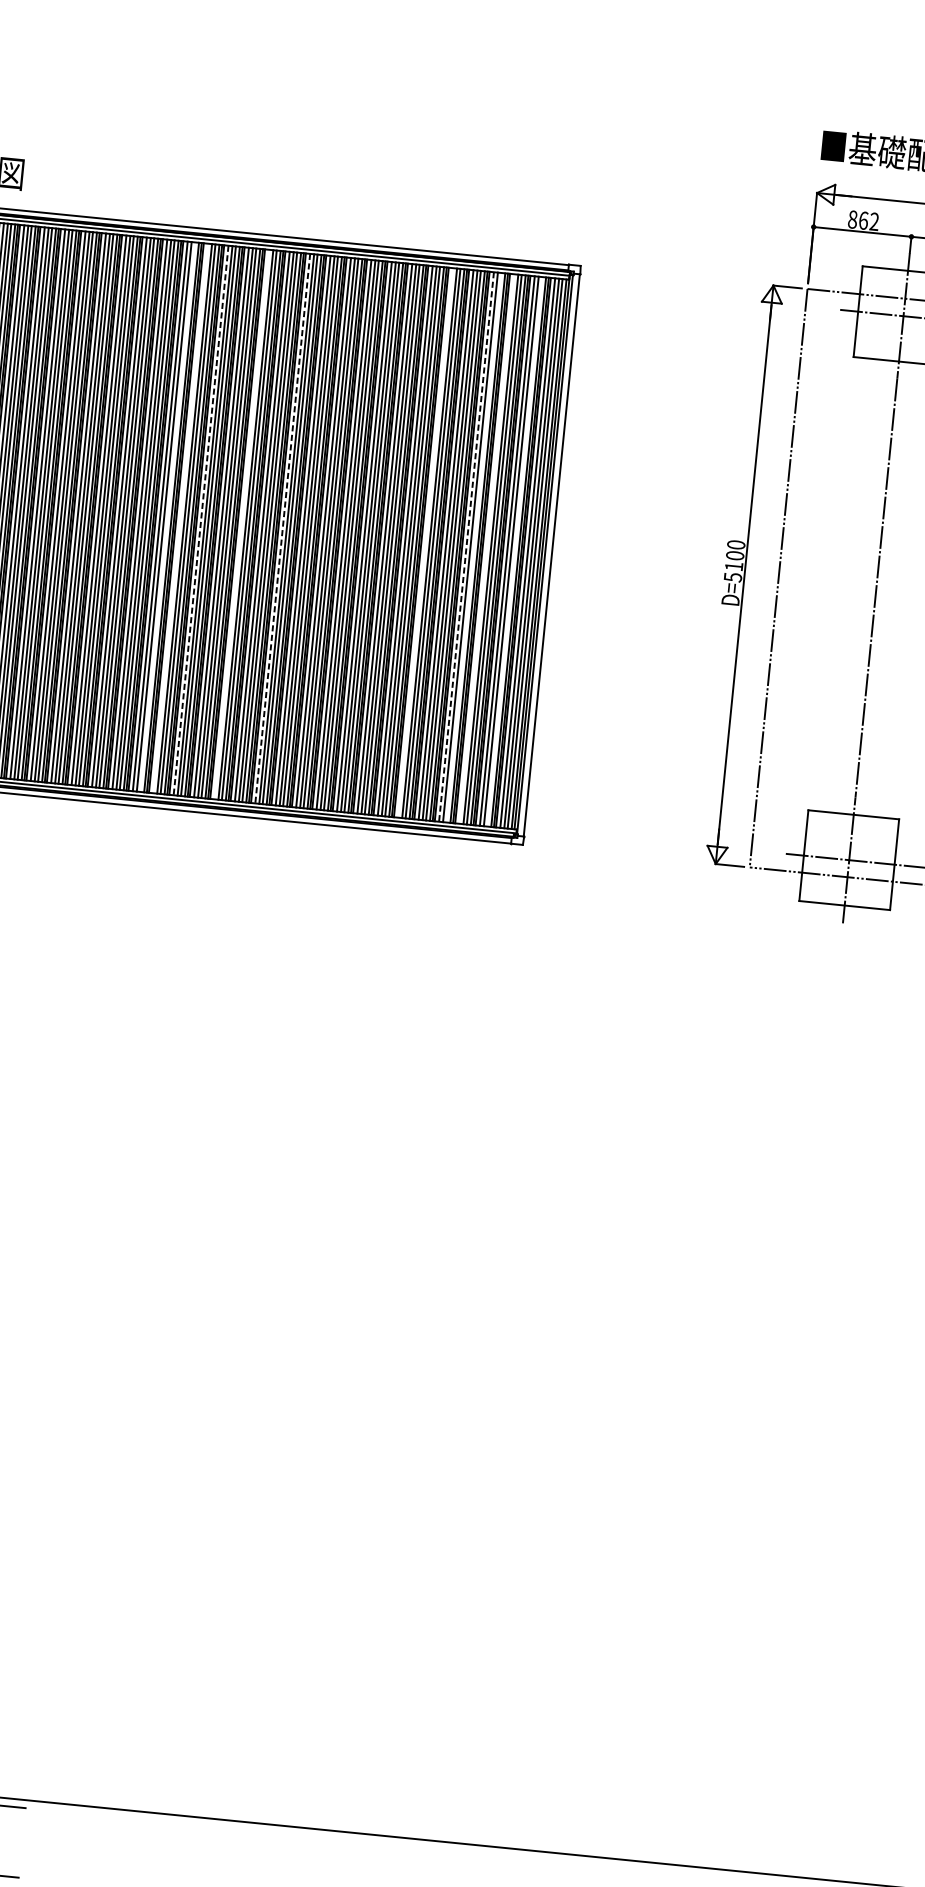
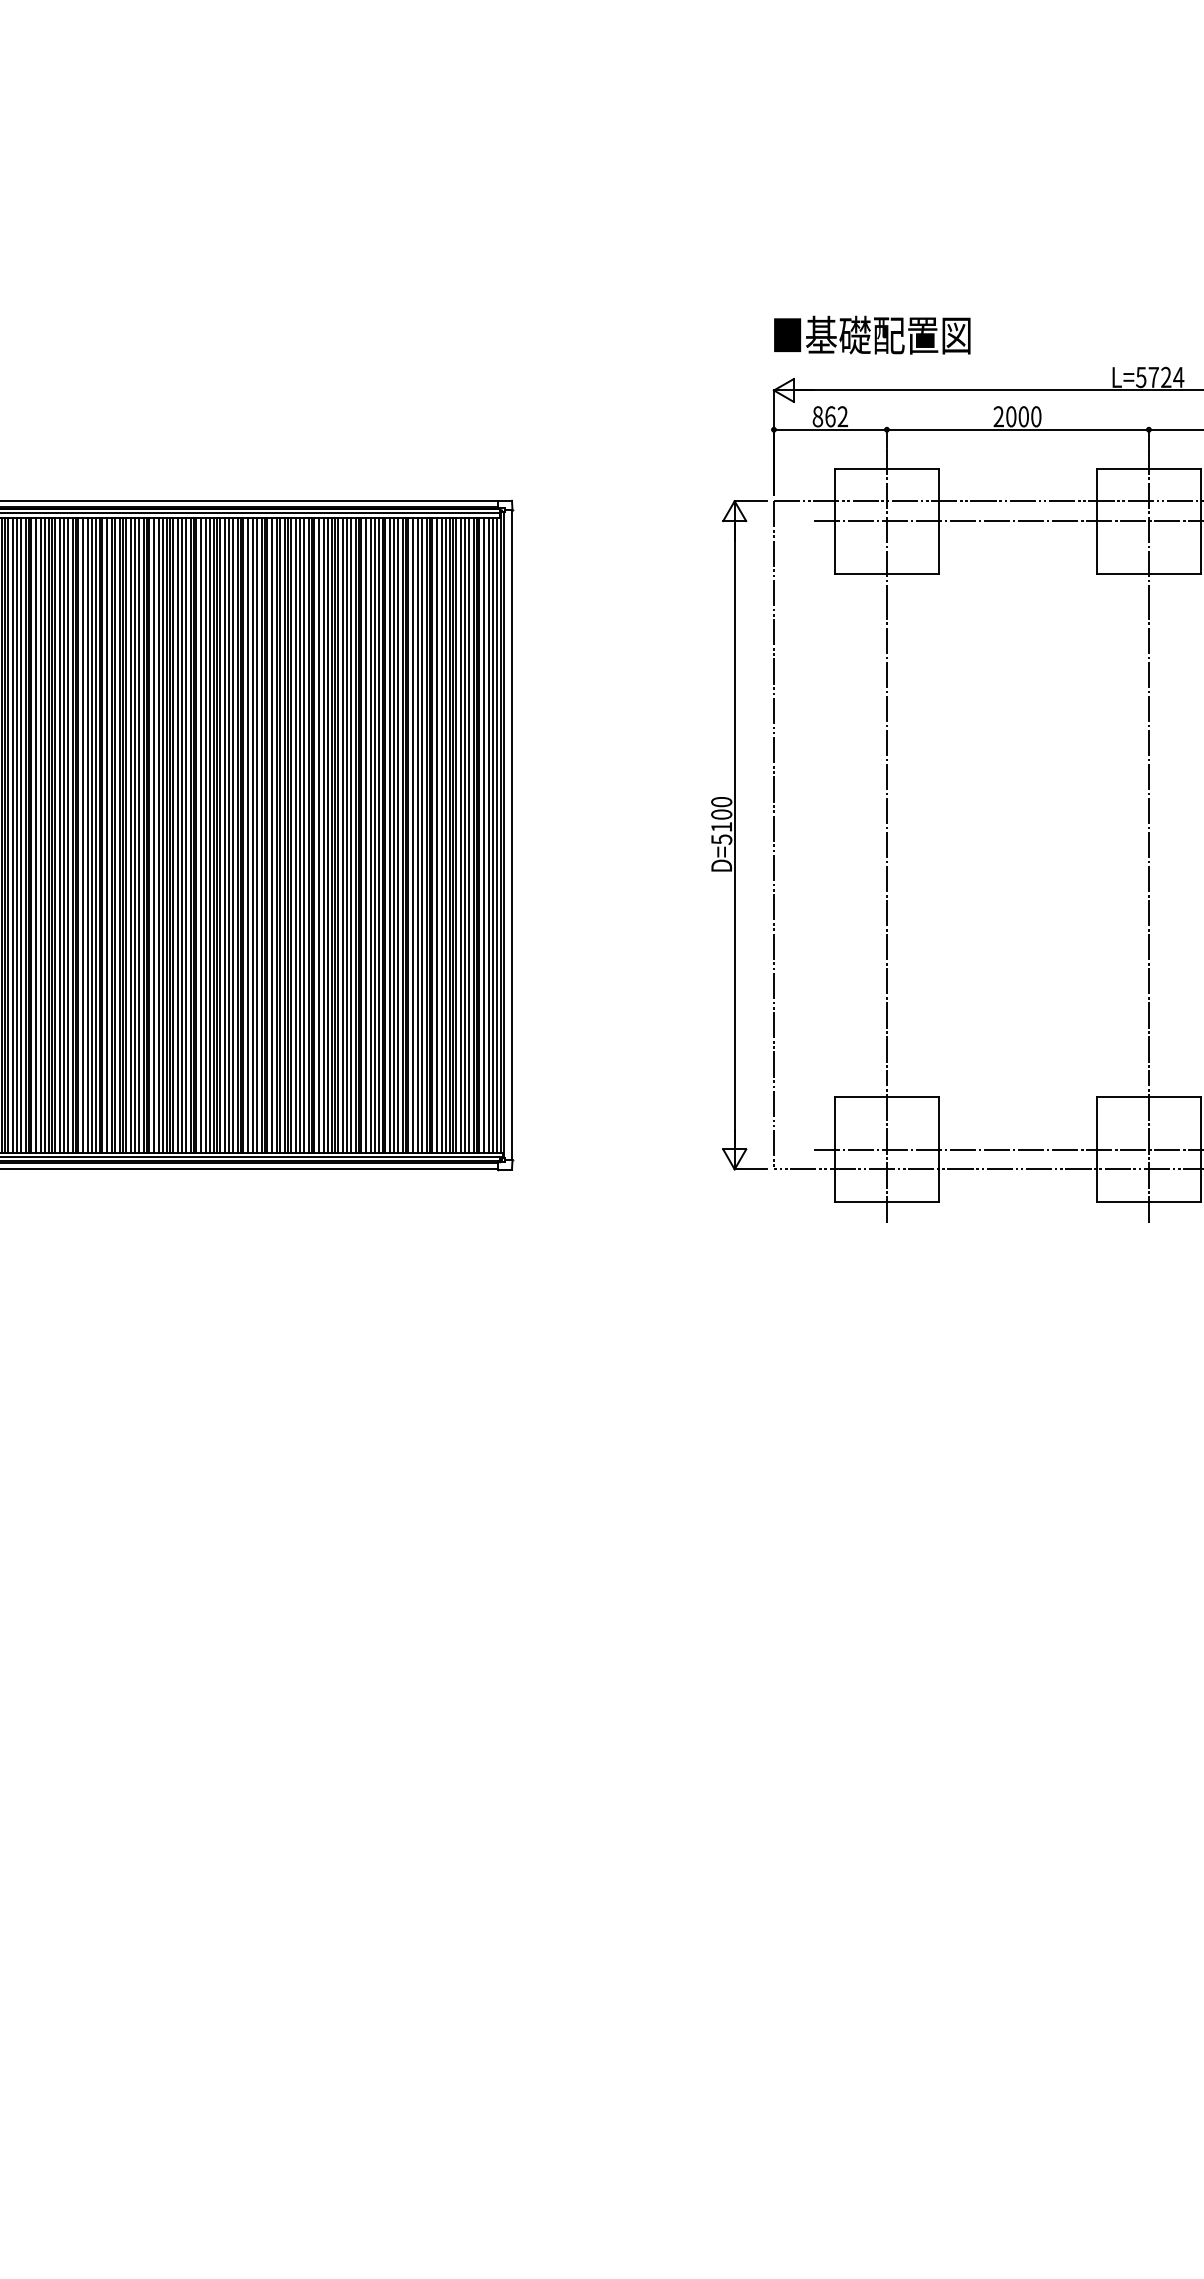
line: (167, 516) -> (68, 834), added
line: (180, 517) -> (83, 834), added
line: (200, 520) -> (106, 835), dashed -> solid
line: (242, 523) -> (154, 834), added
line: (282, 528) -> (201, 835), dashed -> solid
line: (425, 542) -> (366, 834), added
line: (466, 547) -> (413, 835), dashed -> solid
line: (473, 547) -> (421, 834), added
line: (487, 548) -> (437, 834), added
line: (515, 551) -> (469, 834), added

